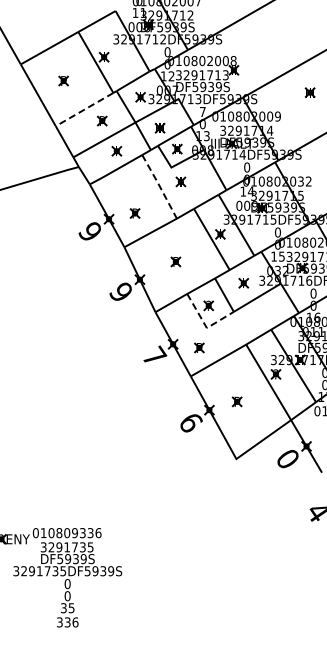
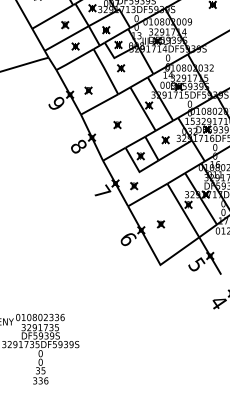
line: (84, 109) -> (52, 16), dashed -> solid
text: (202, 111) -> (136, 18), 7 -> 0
line: (159, 186) -> (105, 71), dashed -> solid
text: (120, 292) -> (78, 146), 9 -> 8
line: (205, 325) -> (138, 170), dashed -> solid
text: (287, 457) -> (196, 263), 0 -> 5
text: (74, 533) -> (45, 317), 010809336 -> 010802336

